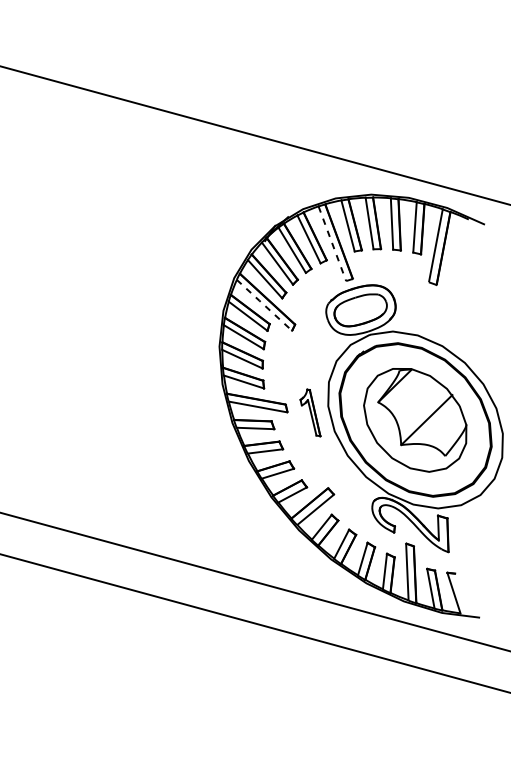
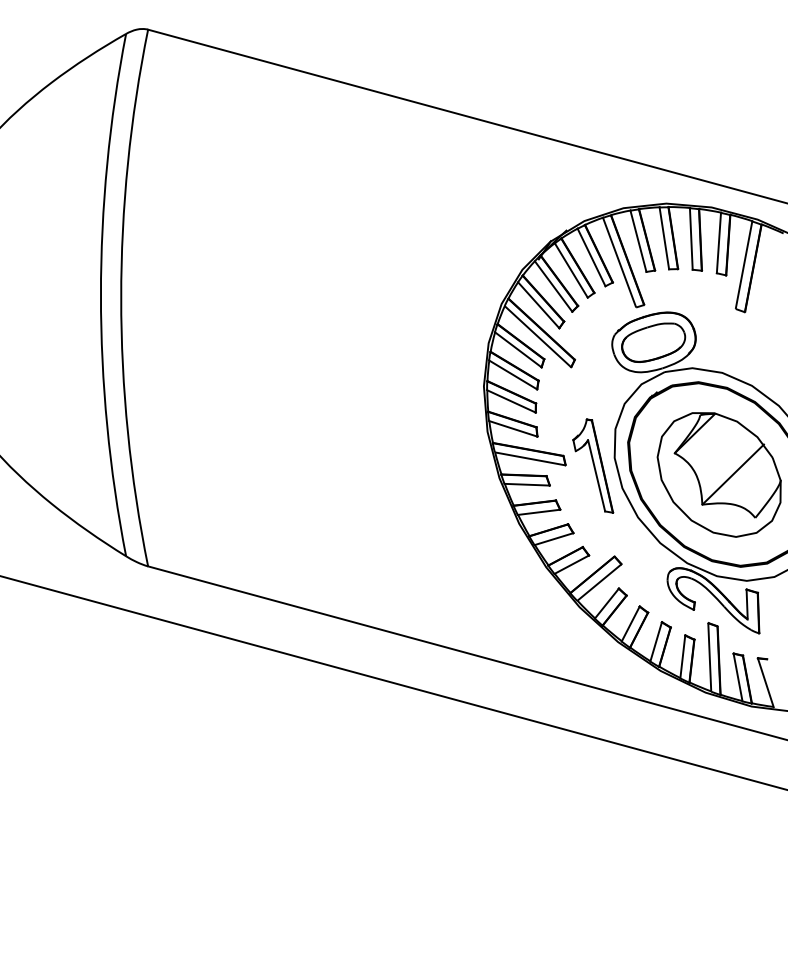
line: (332, 243) -> (619, 262), dashed -> solid
line: (264, 305) -> (537, 336), dashed -> solid
part: (310, 412) -> (593, 465), size x1.67

